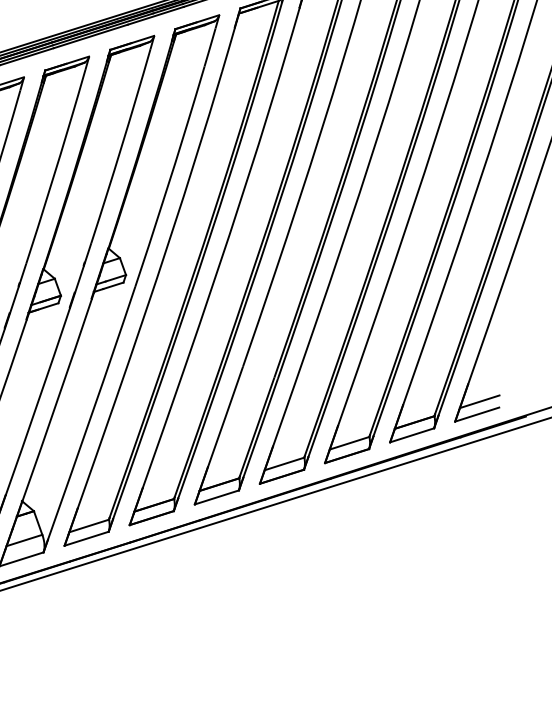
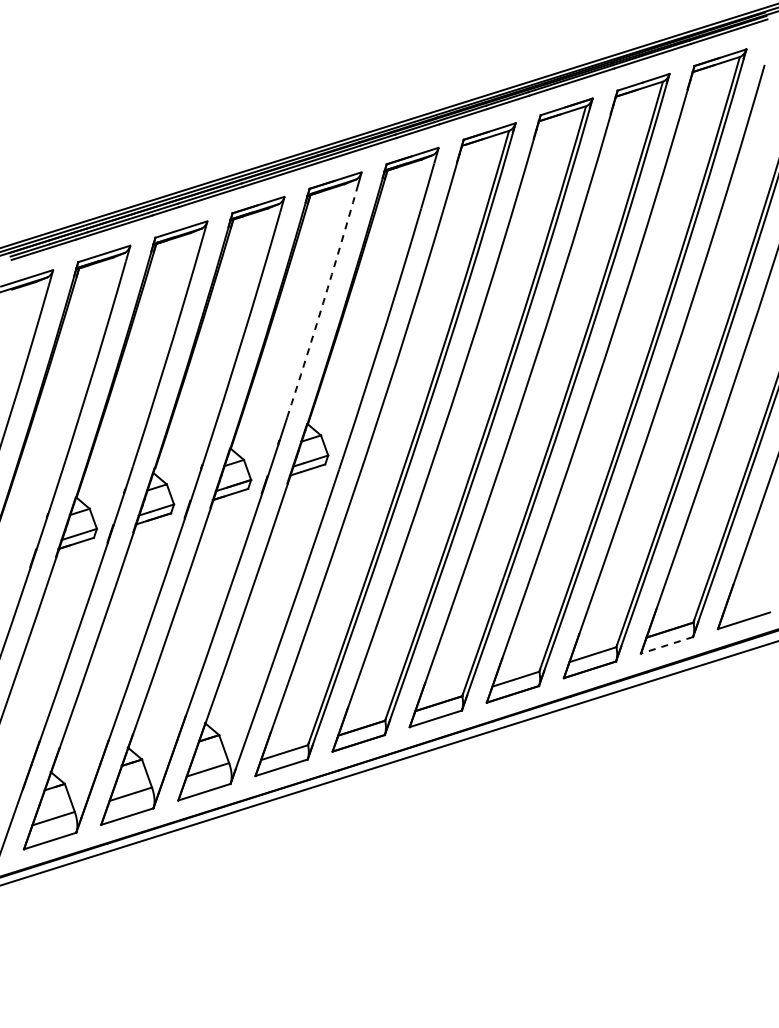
arc: (122, 146) -> (323, 303), solid -> dashed
line: (479, 401) -> (746, 605), removed
line: (411, 435) -> (666, 645), solid -> dashed

